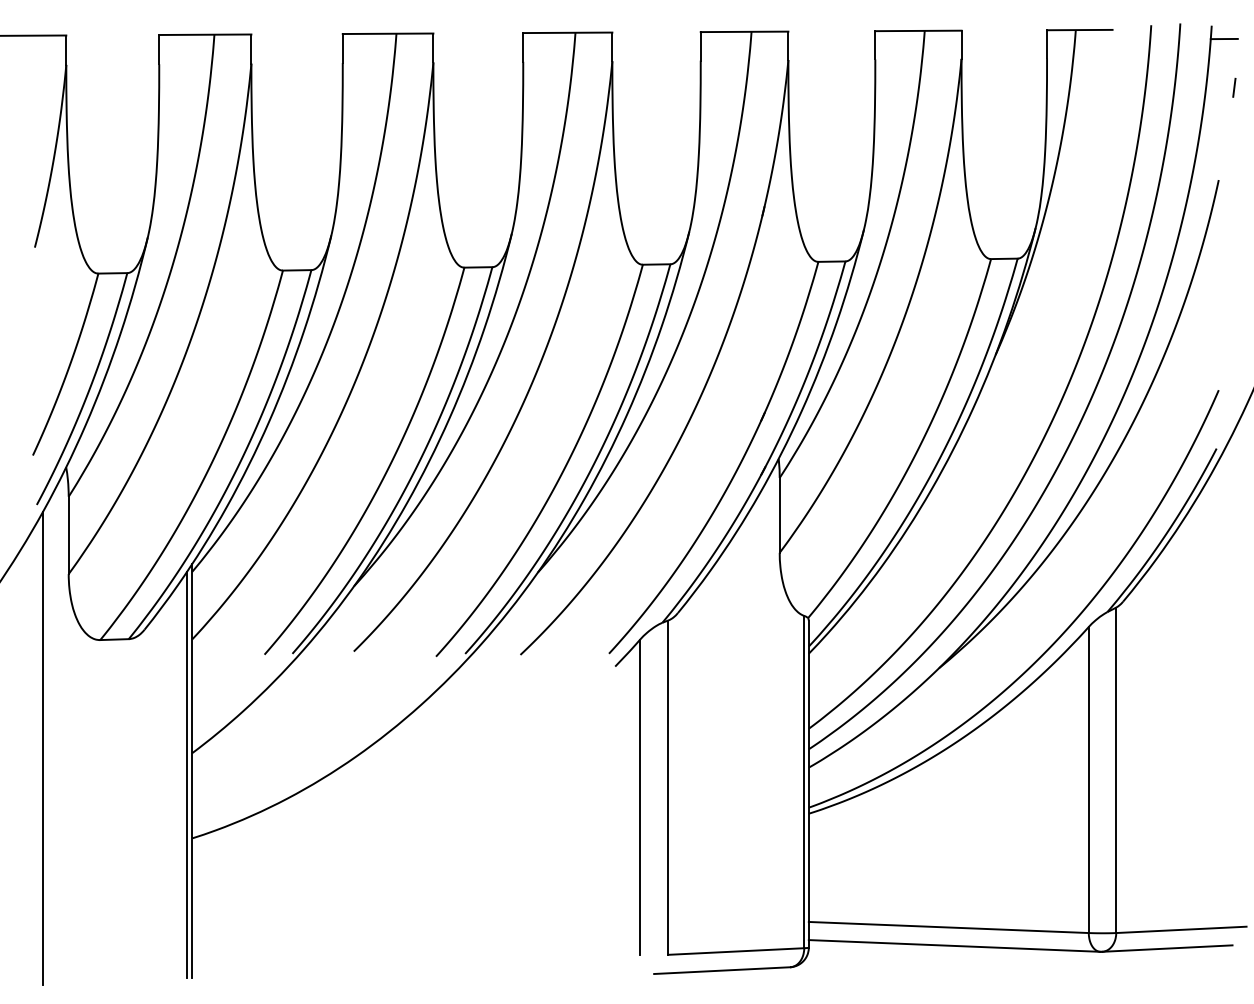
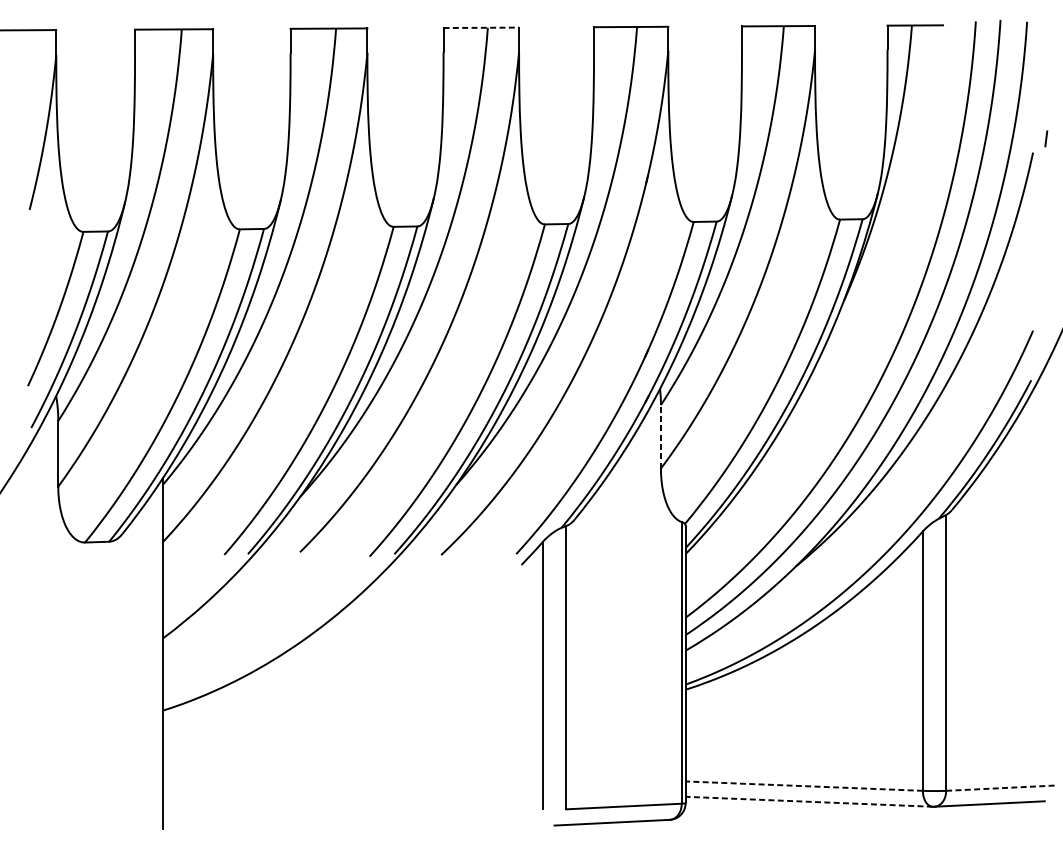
line: (567, 32) -> (481, 27), solid -> dashed
line: (1223, 38) -> (1037, 32), removed
line: (1234, 87) -> (1046, 138), moved
line: (779, 514) -> (660, 436), solid -> dashed
line: (43, 748) -> (36, 634), removed
line: (187, 774) -> (158, 656), removed
line: (948, 927) -> (804, 786), solid -> dashed
line: (1181, 929) -> (1001, 787), solid -> dashed
line: (954, 945) -> (809, 801), solid -> dashed

